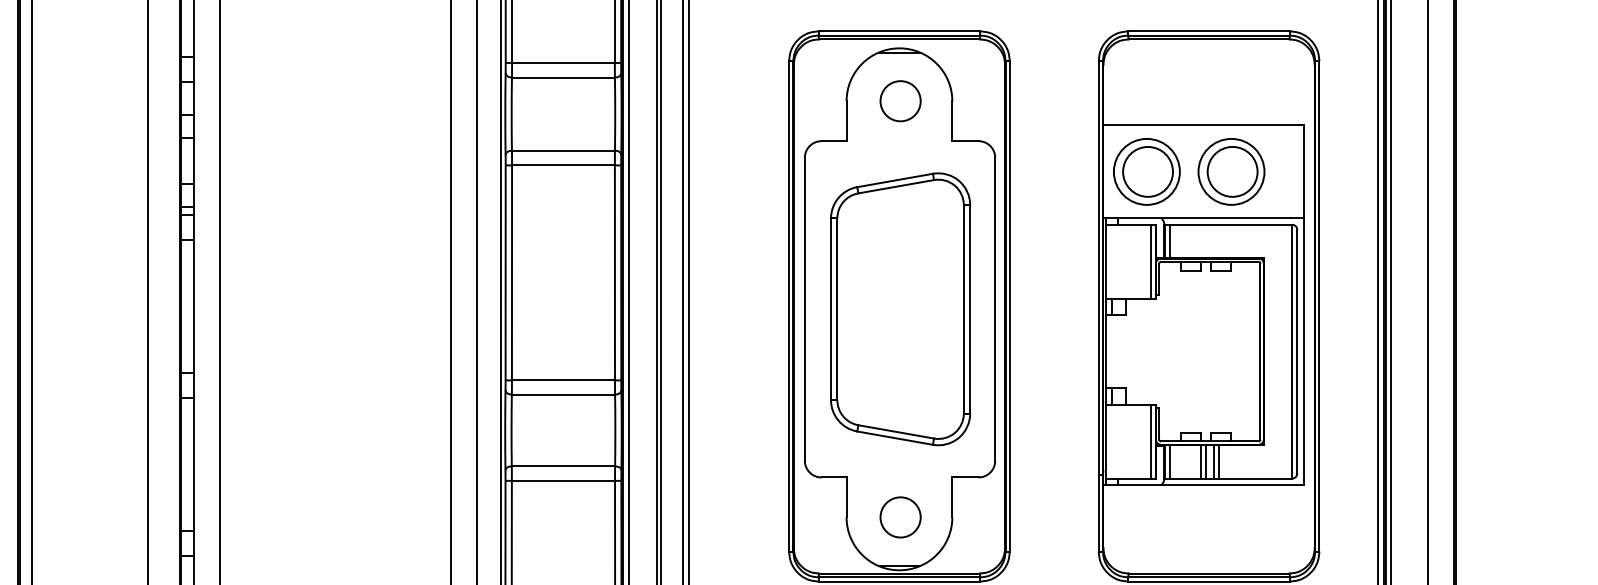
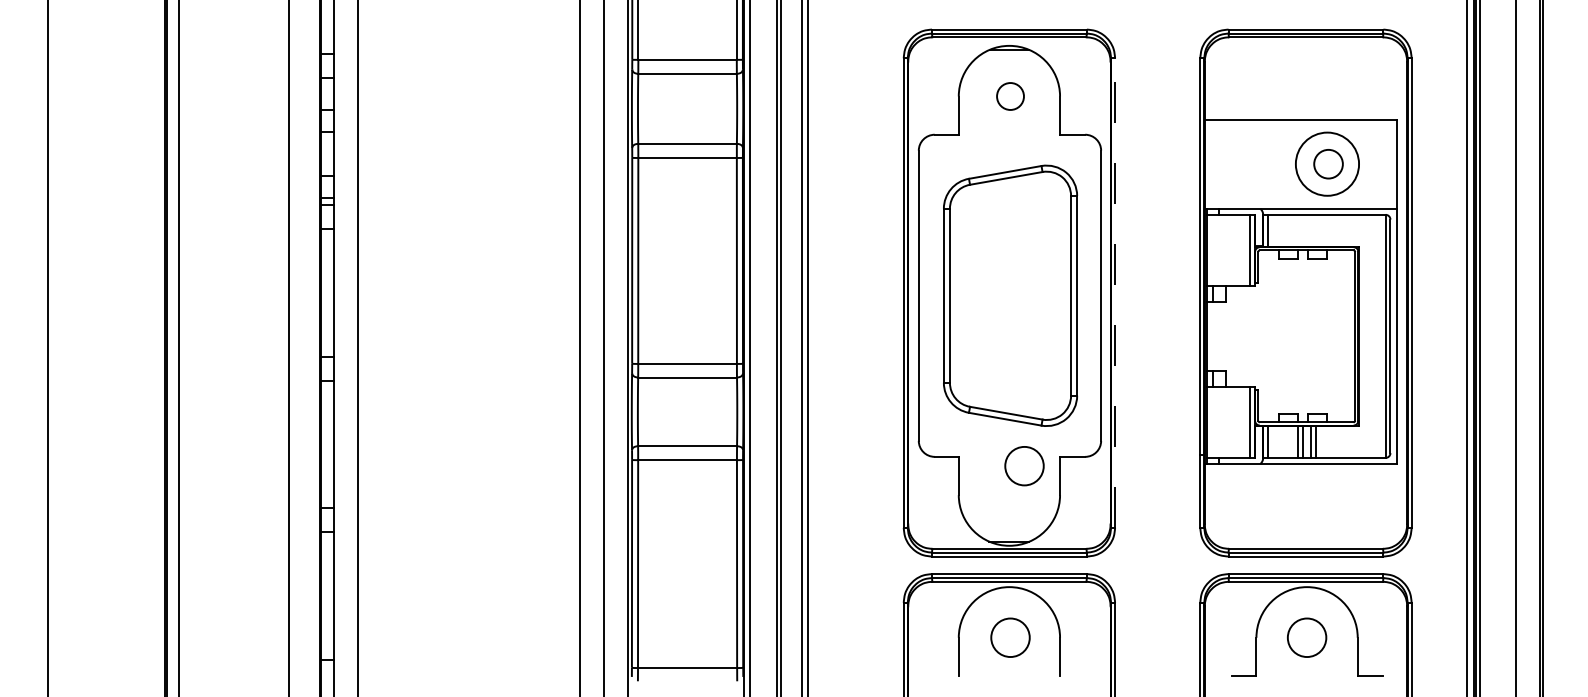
circle: (900, 101) -> (1010, 96), size x0.7
part: (1146, 171) -> (1246, 163), removed
circle: (1232, 172) -> (1328, 164), size x0.6
line: (1010, 306) -> (1115, 293), solid -> dashed
circle: (900, 517) -> (1024, 466), moved

